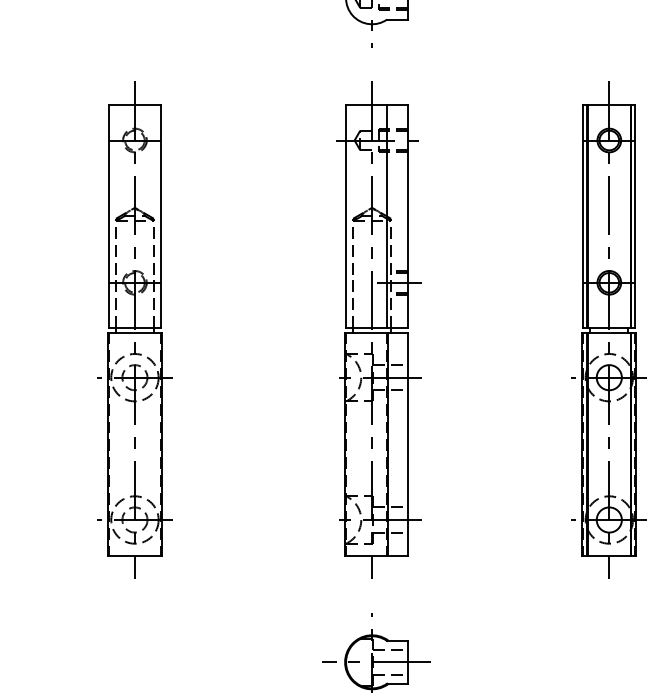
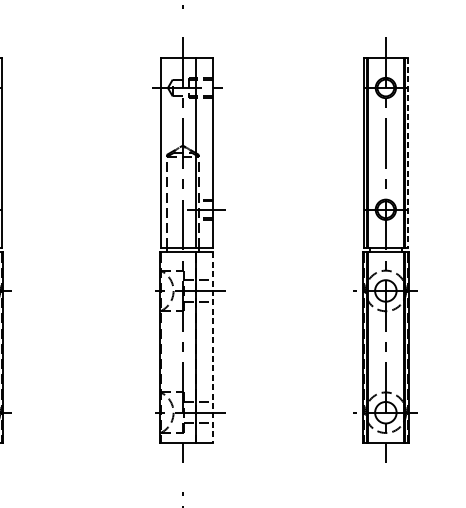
line: (635, 216) -> (408, 153), solid -> dashed
line: (407, 444) -> (213, 348), solid -> dashed

